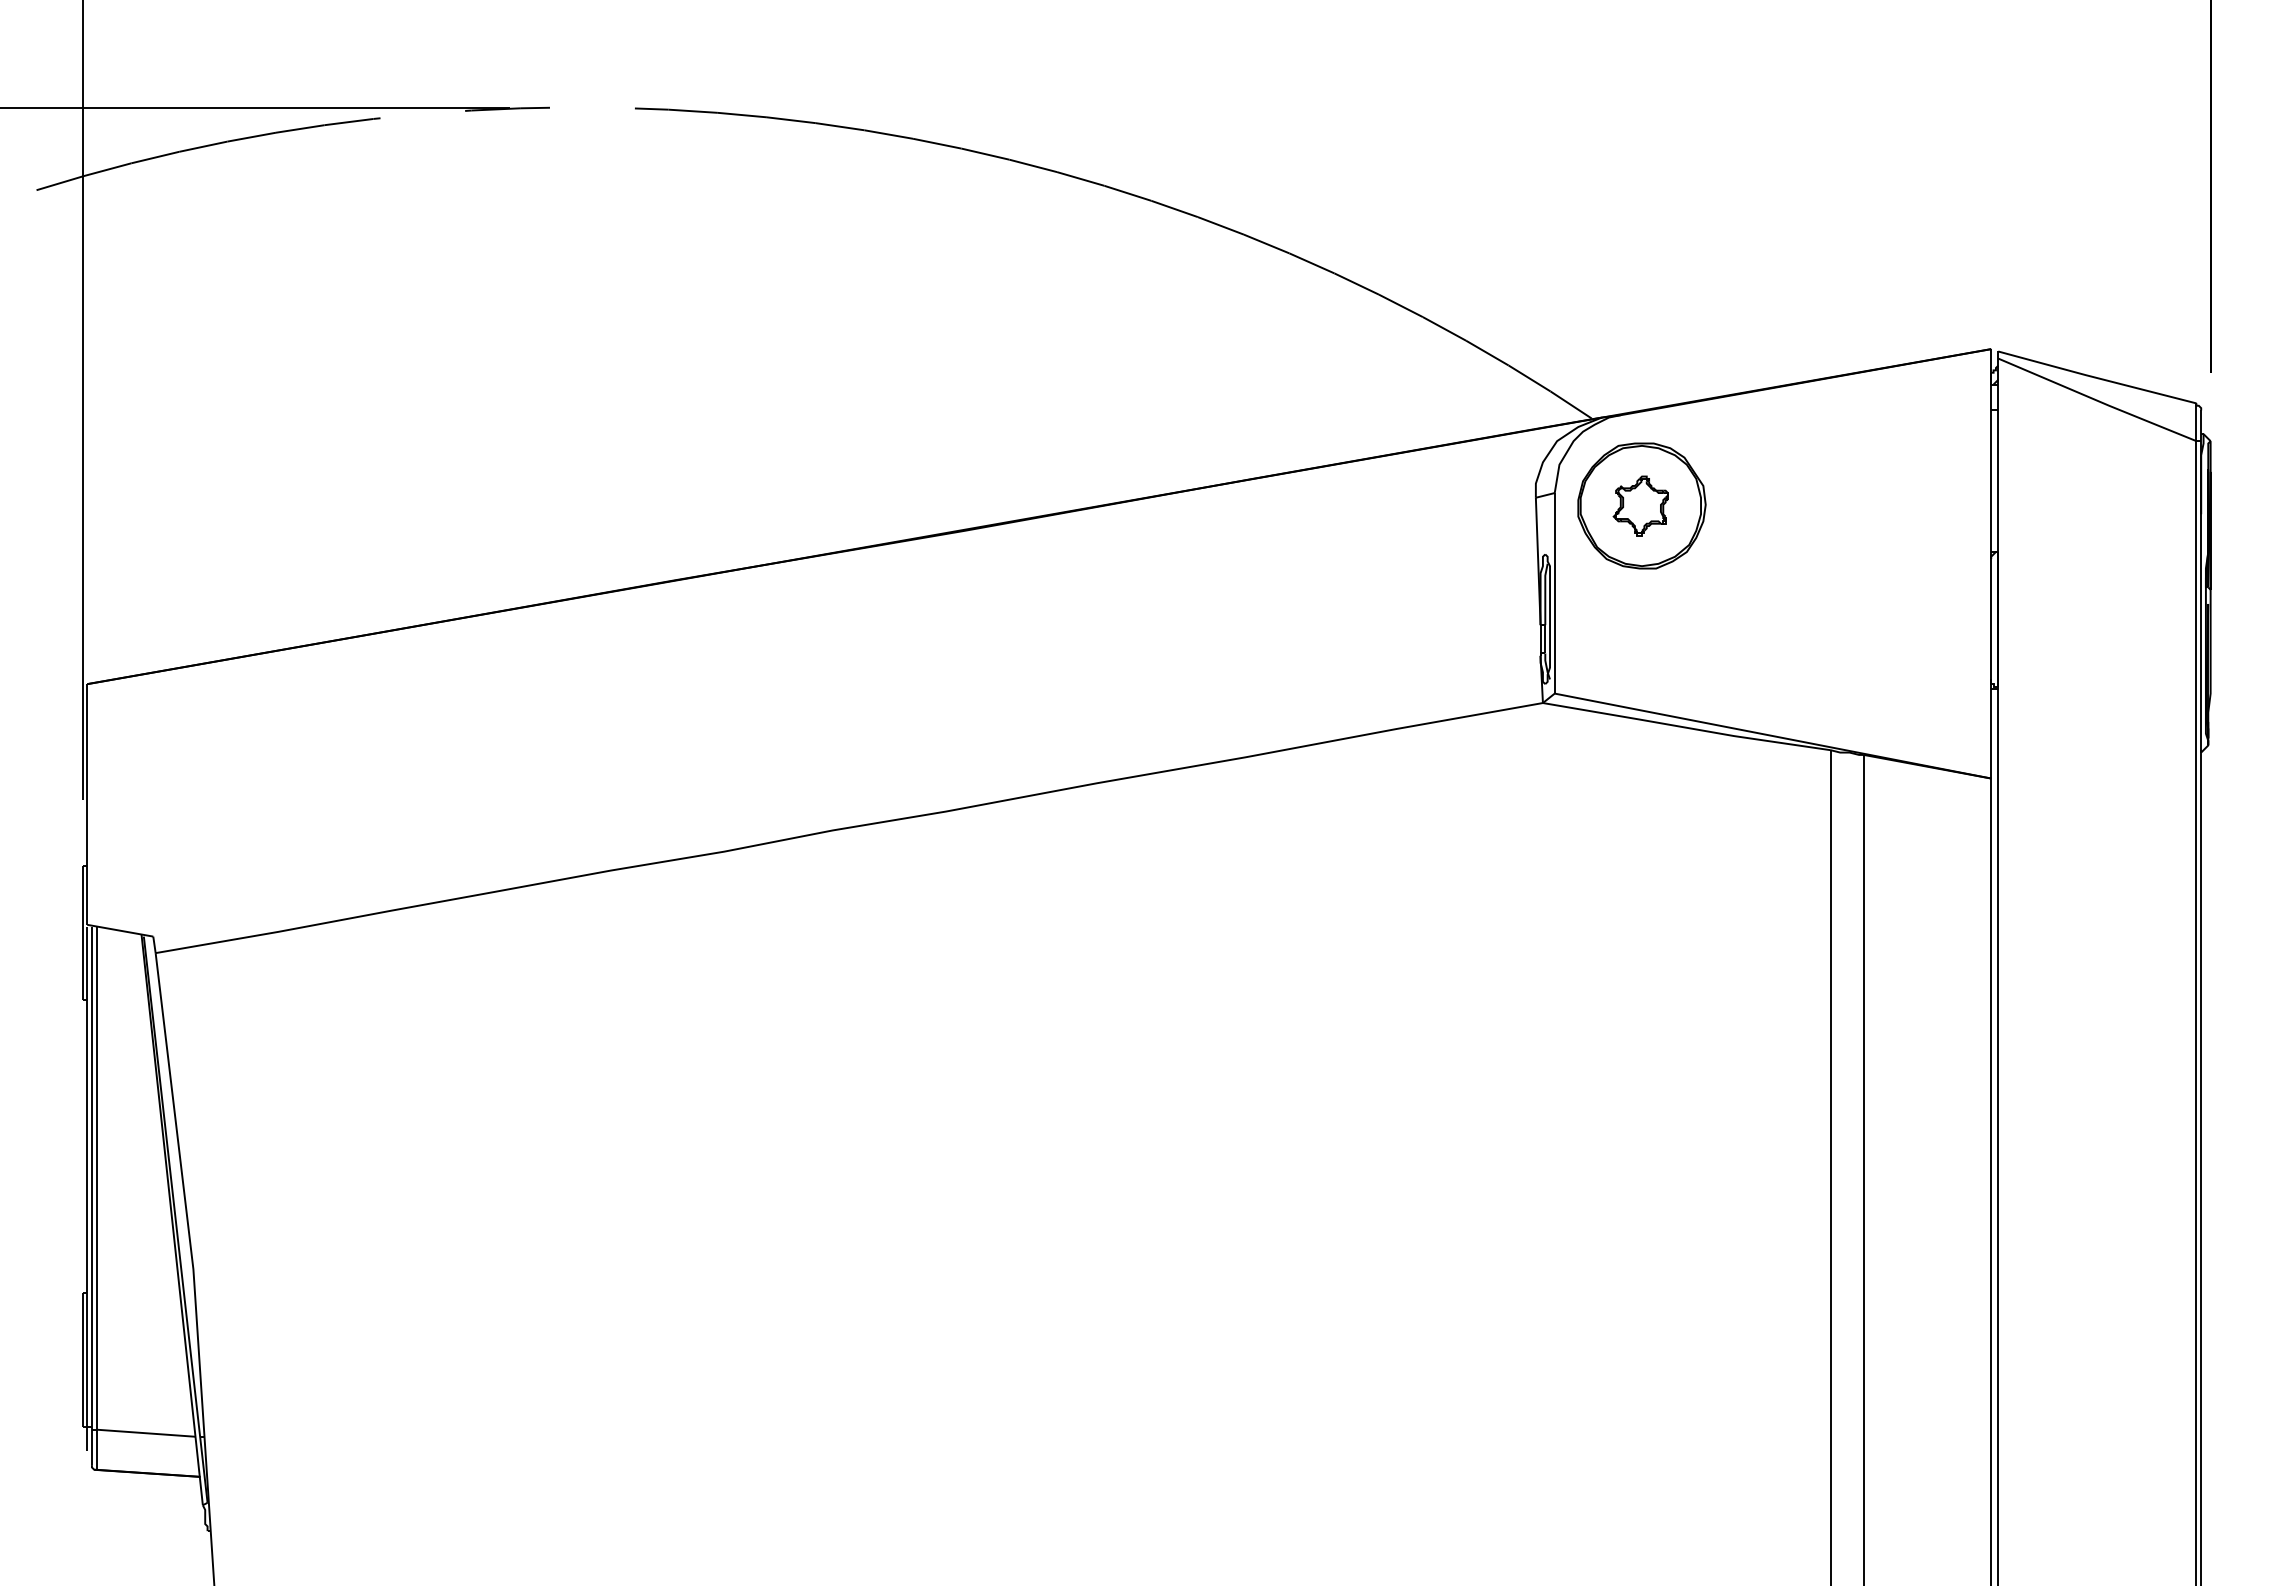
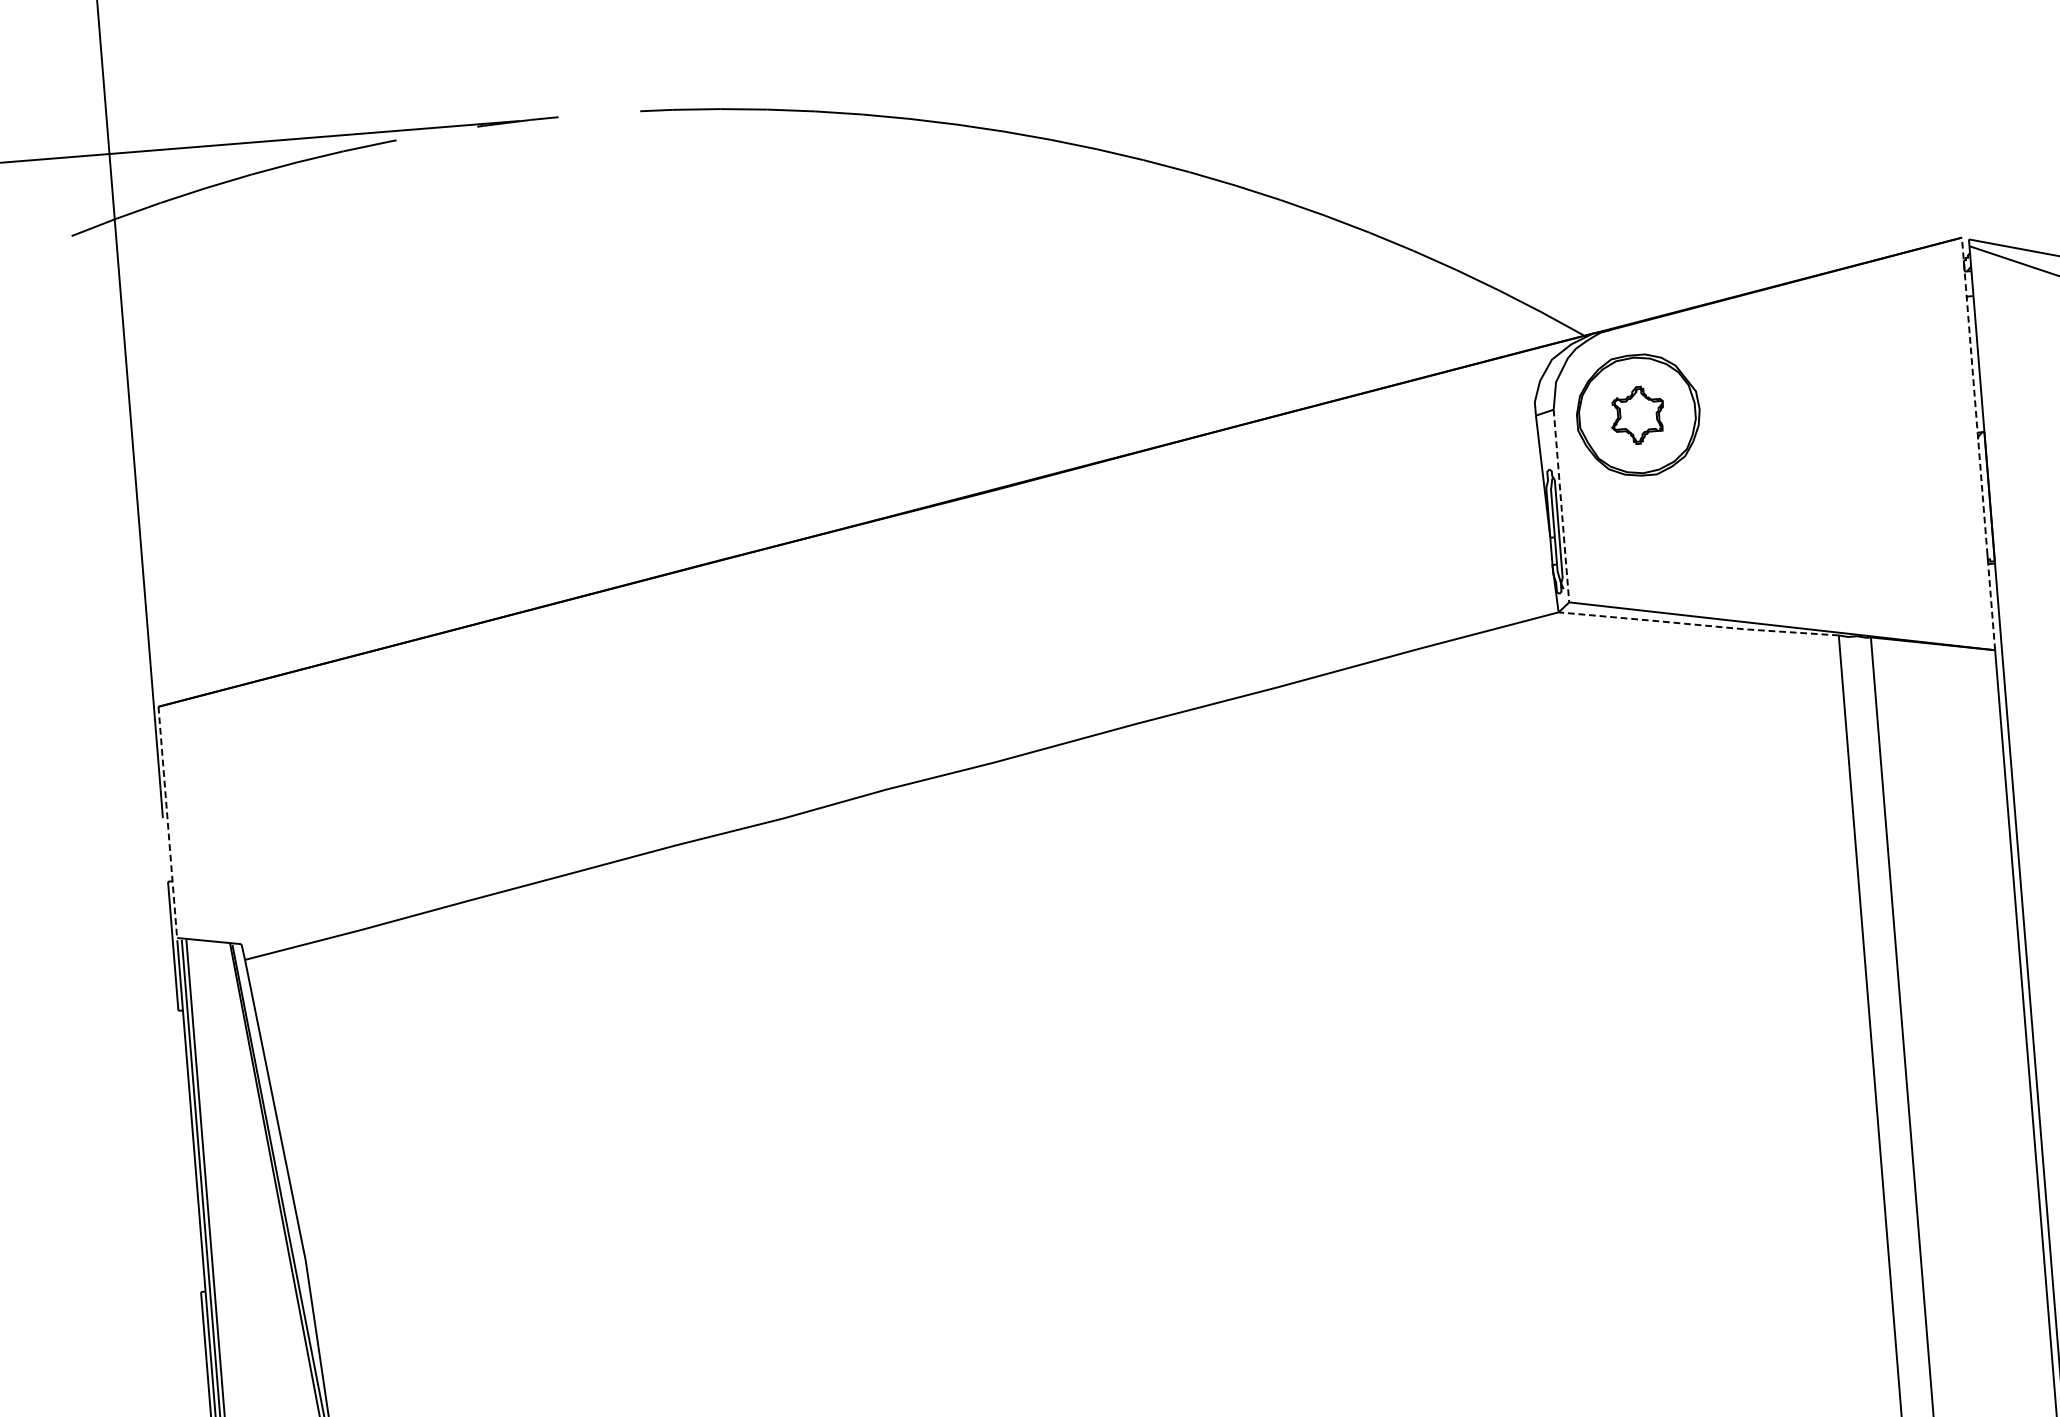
line: (1991, 563) -> (1978, 443), solid -> dashed
line: (1554, 593) -> (1561, 506), solid -> dashed
line: (1685, 727) -> (1697, 624), solid -> dashed
line: (87, 804) -> (168, 822), solid -> dashed

